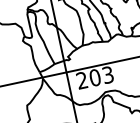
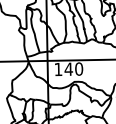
text: (94, 76) -> (68, 68), 203 -> 140

